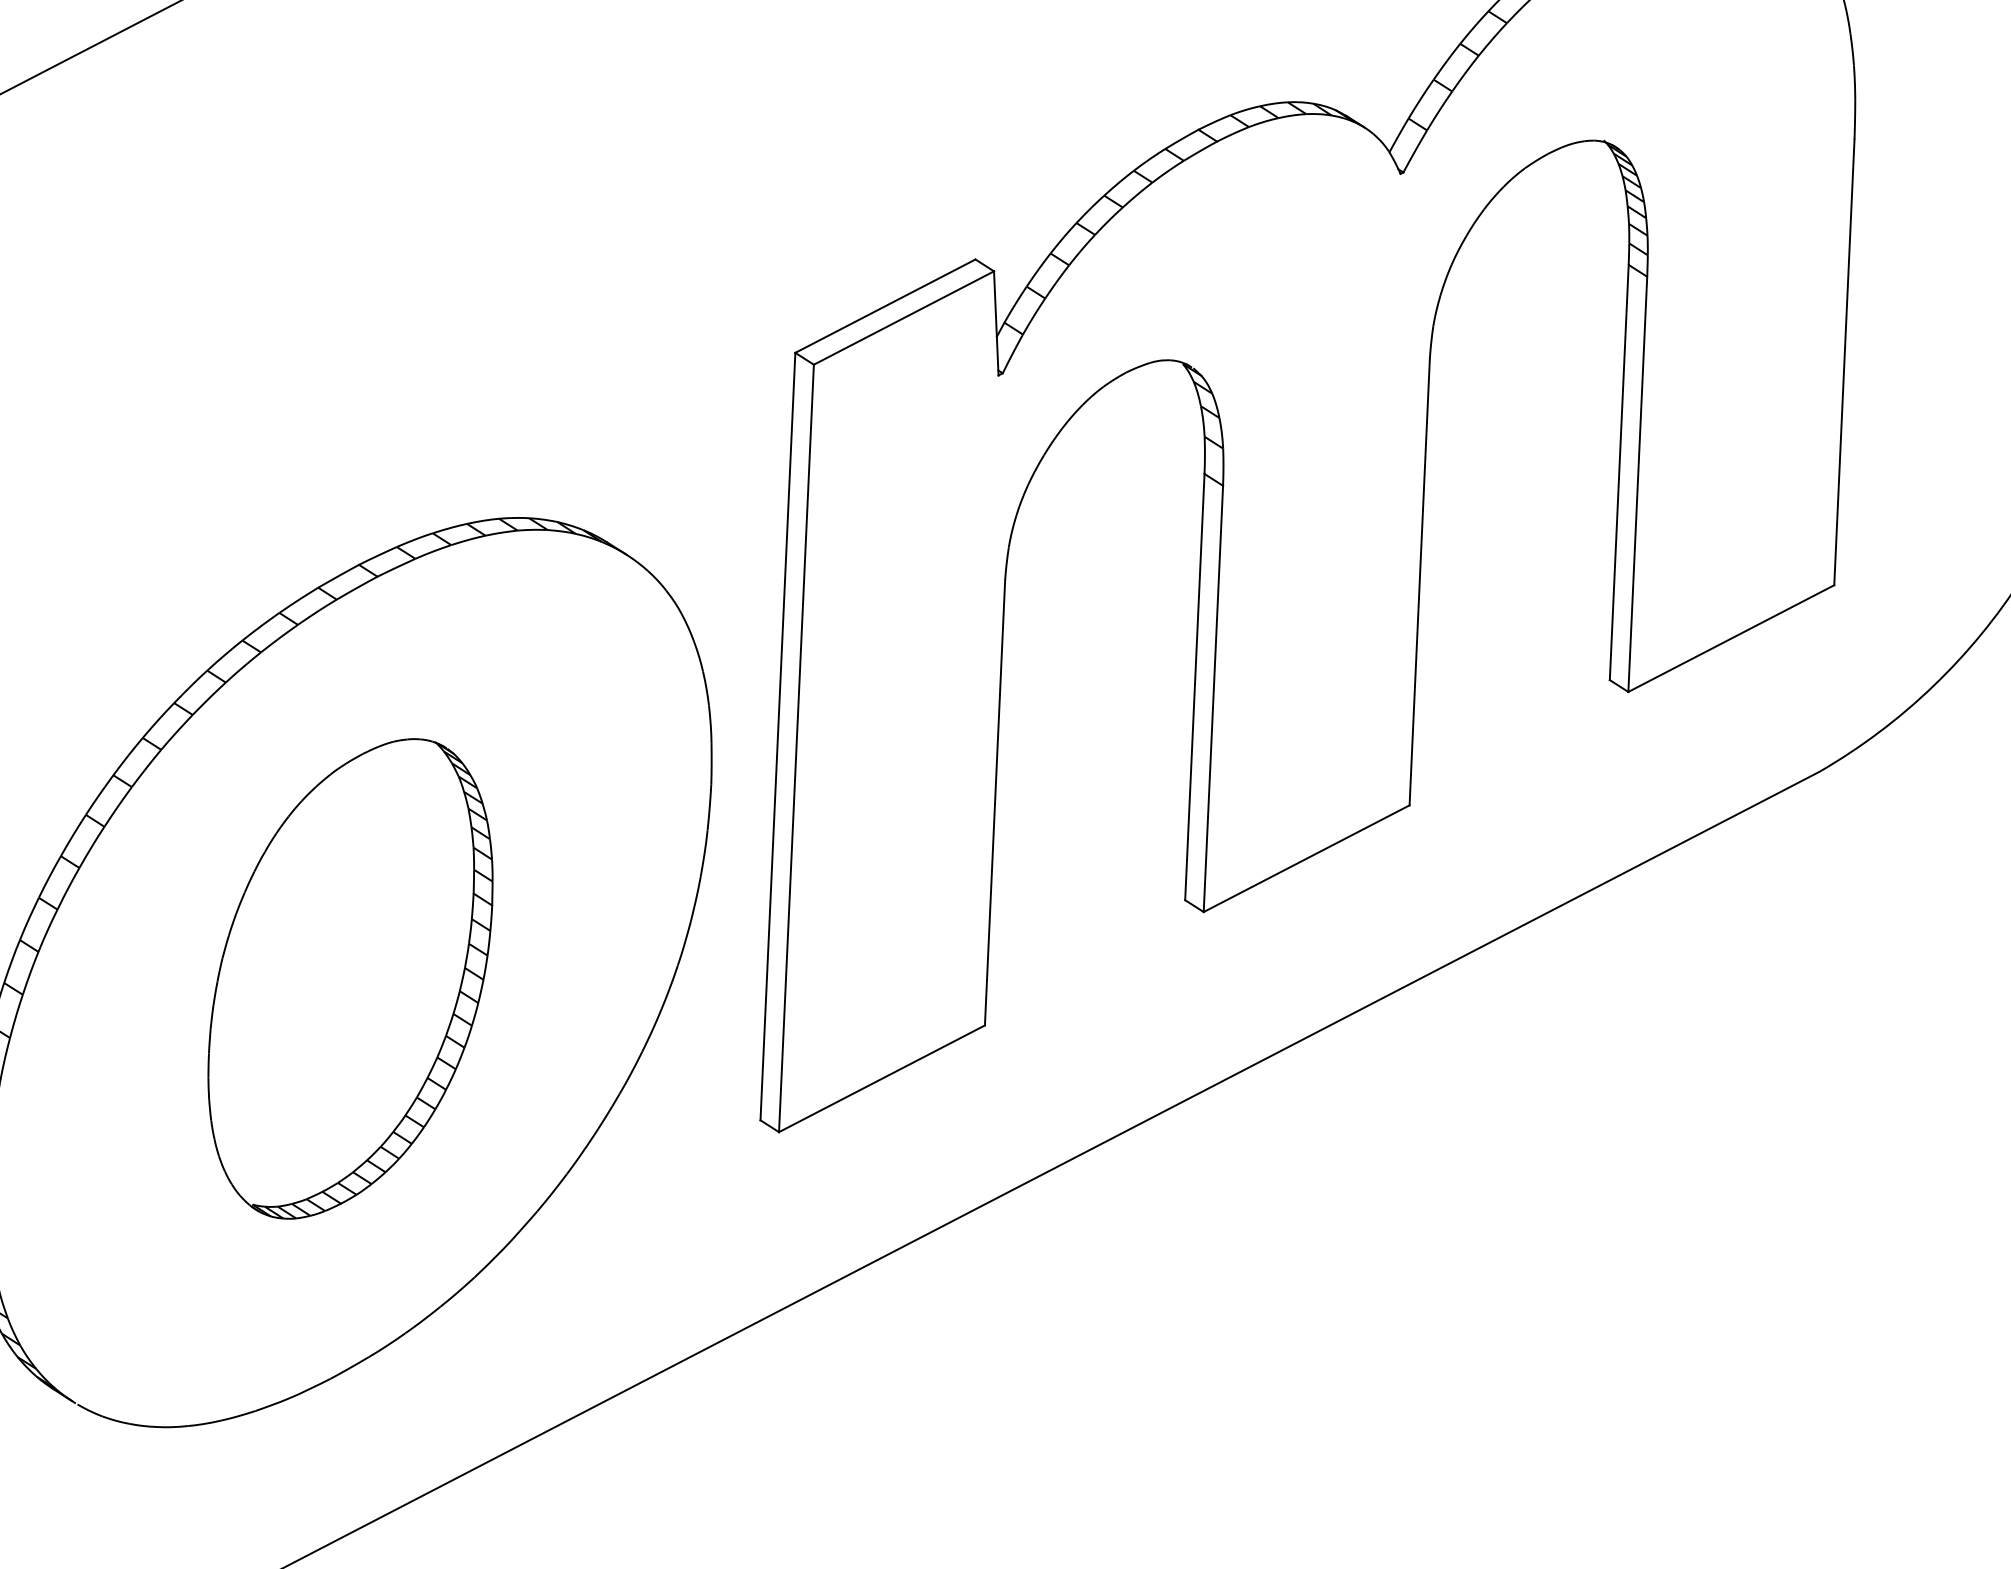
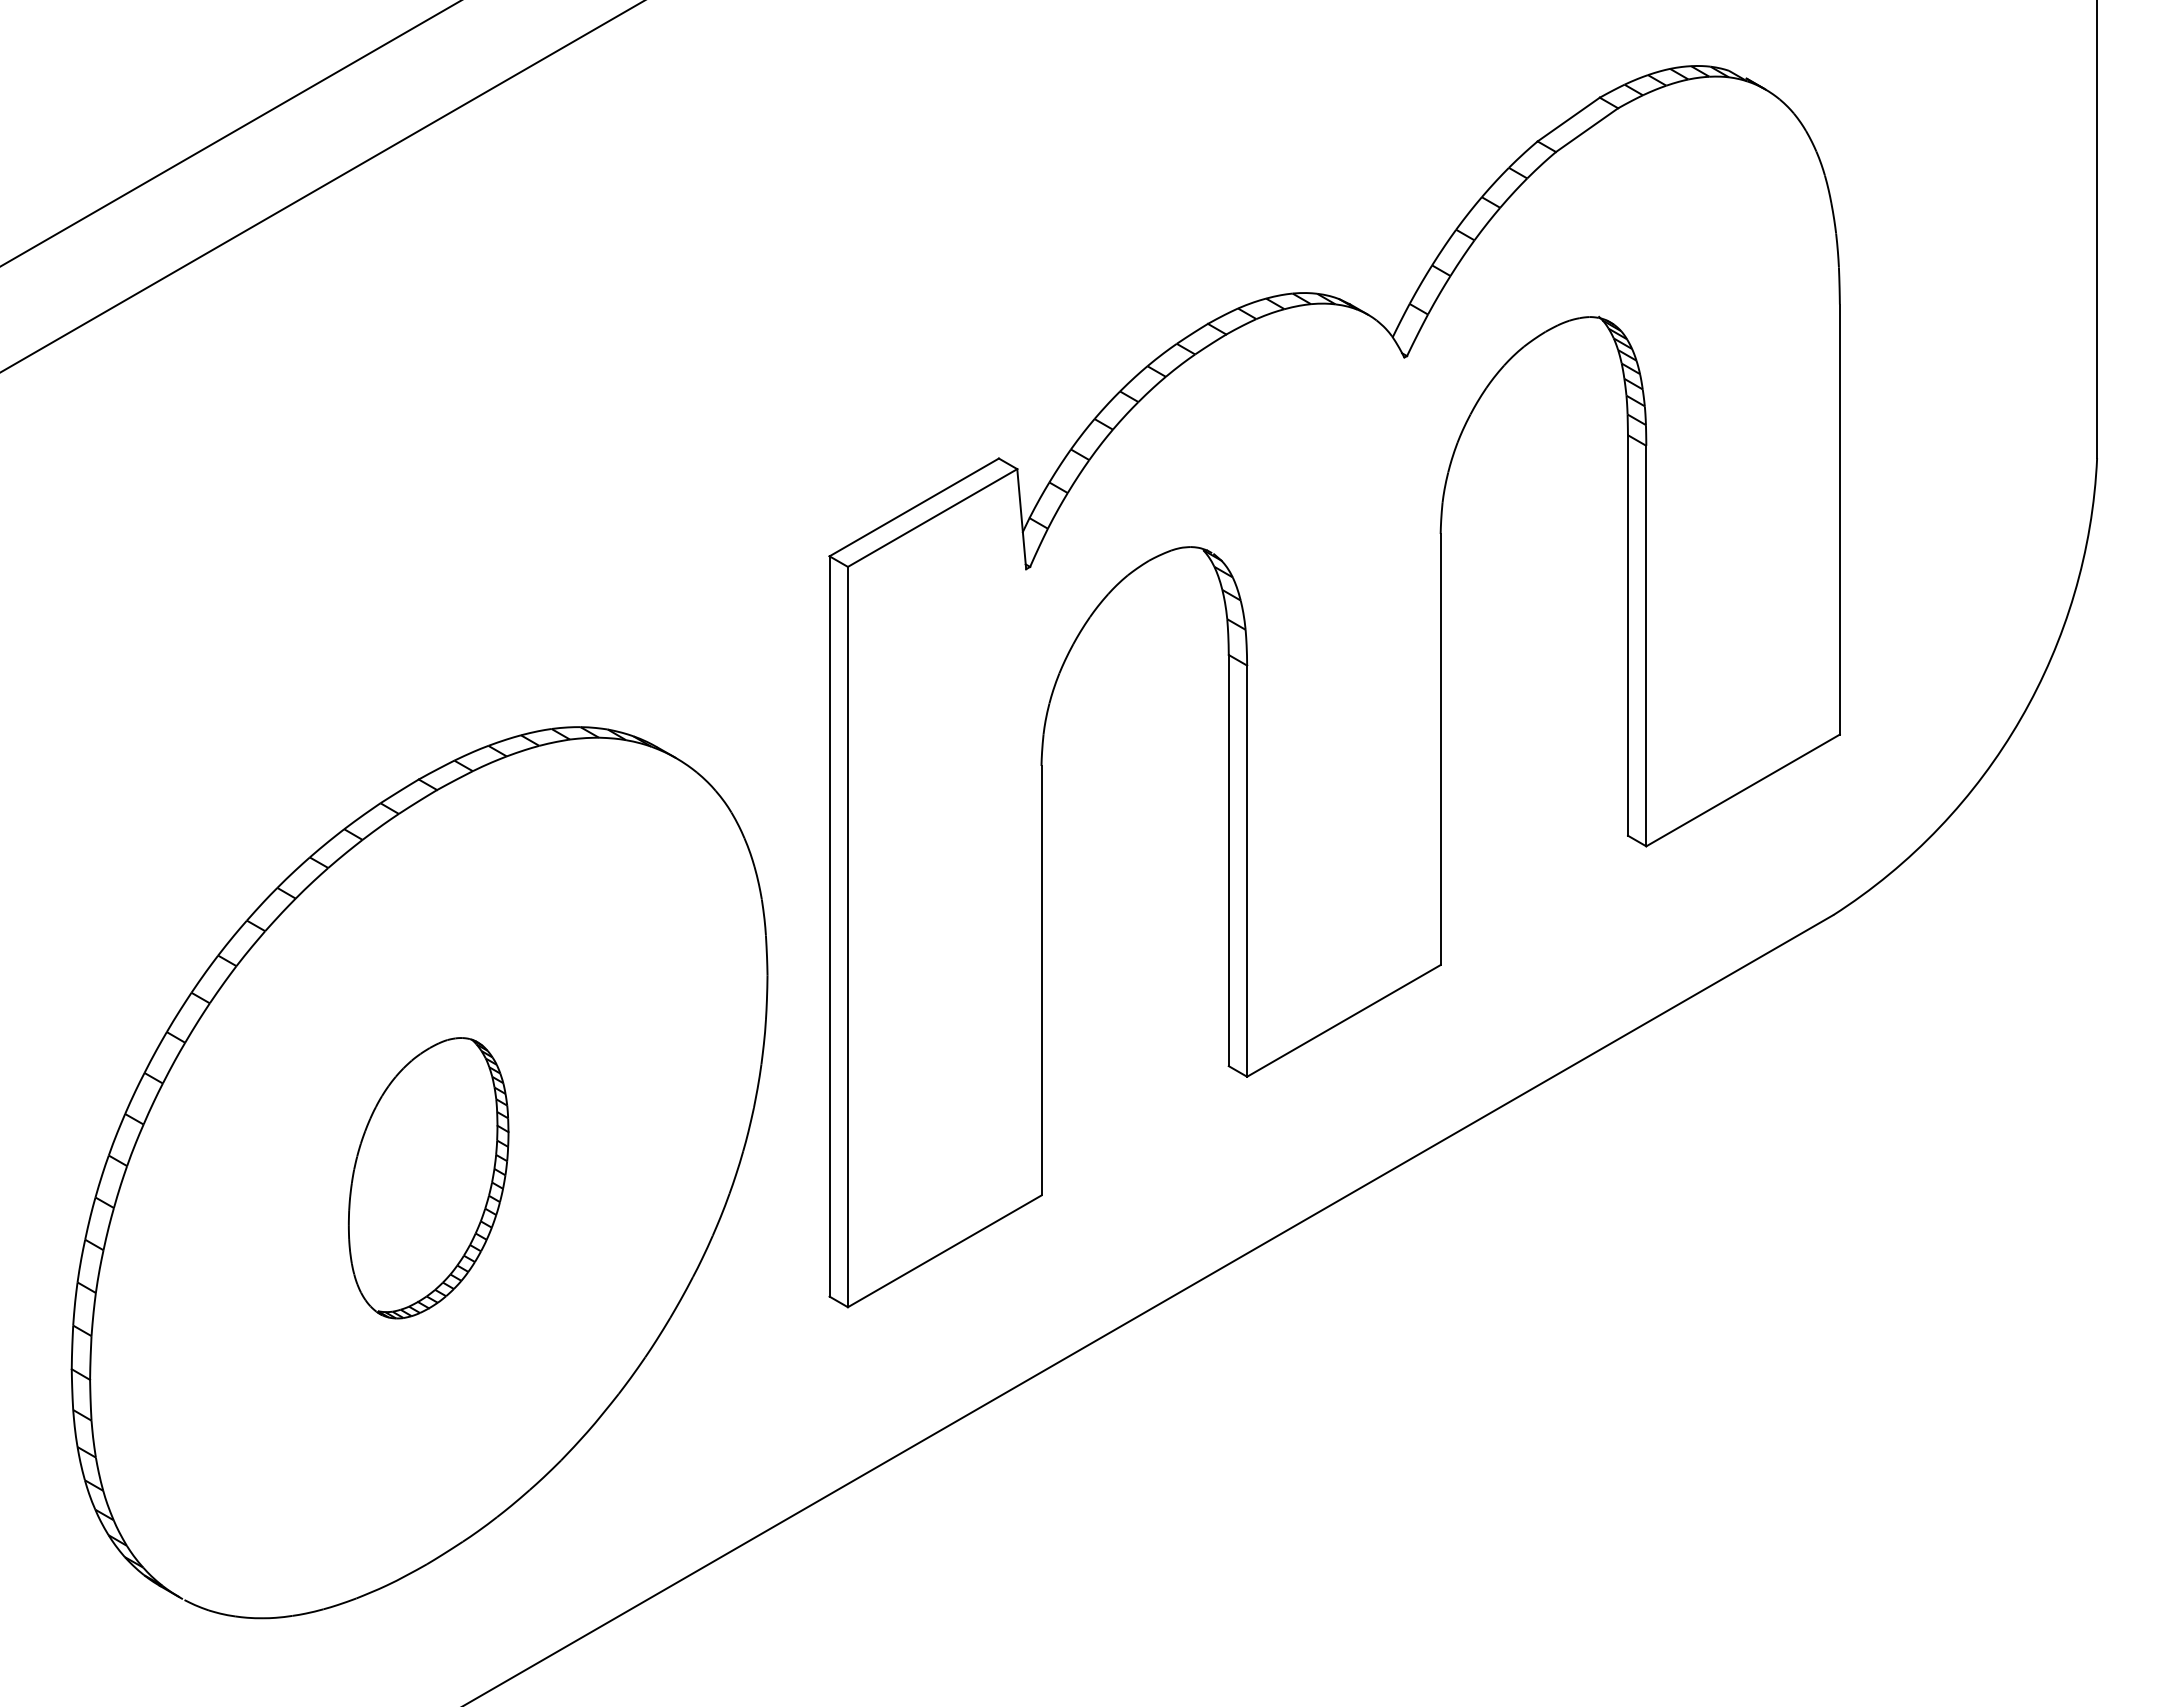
part: (350, 977) -> (428, 1177), size x0.6

